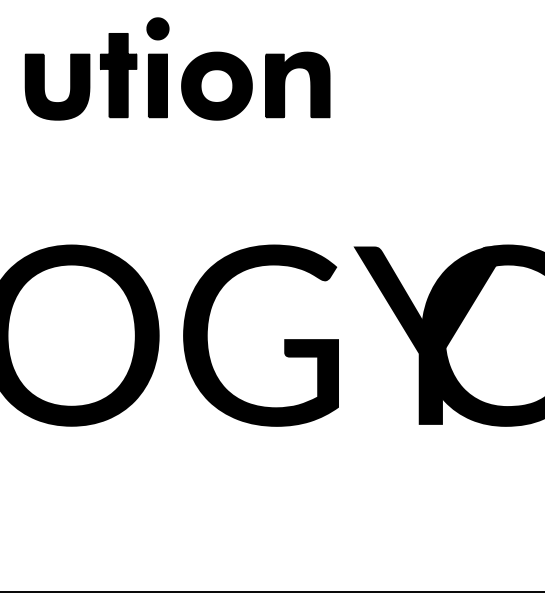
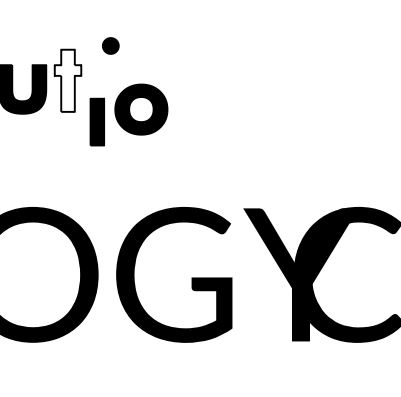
part: (157, 28) -> (110, 45), moved
fill: (118, 75) -> (67, 80), removed
part: (285, 84) -> (192, 87), removed
part: (157, 85) -> (97, 121), moved
part: (216, 85) -> (141, 109), moved

